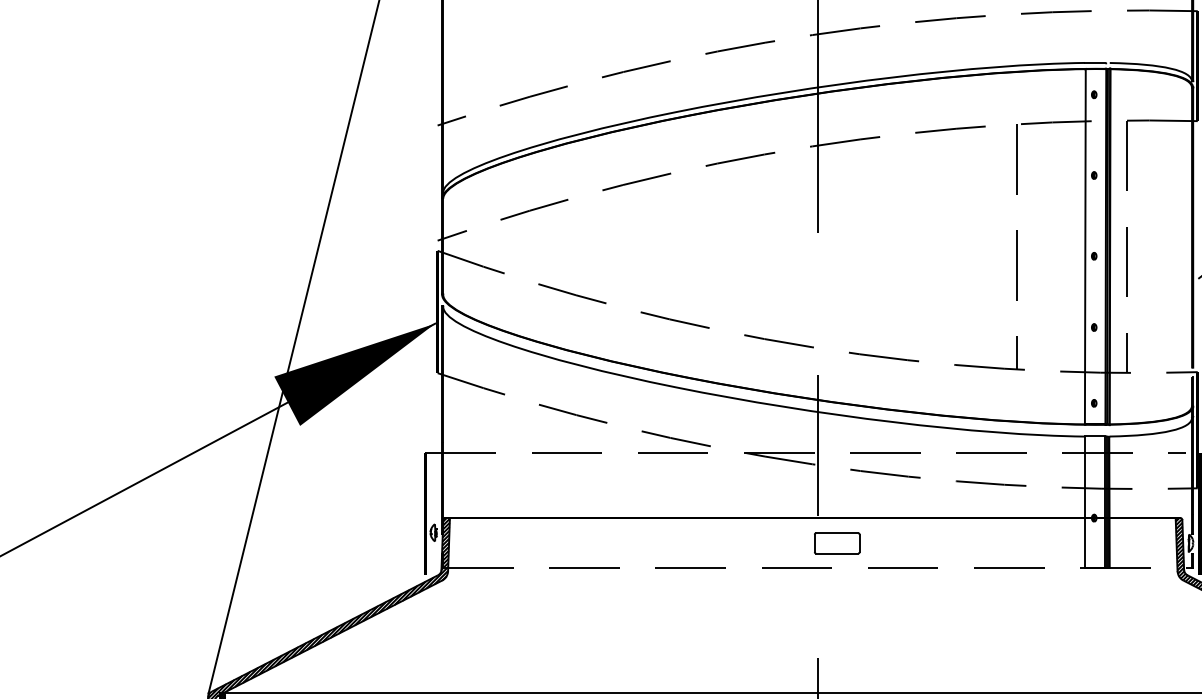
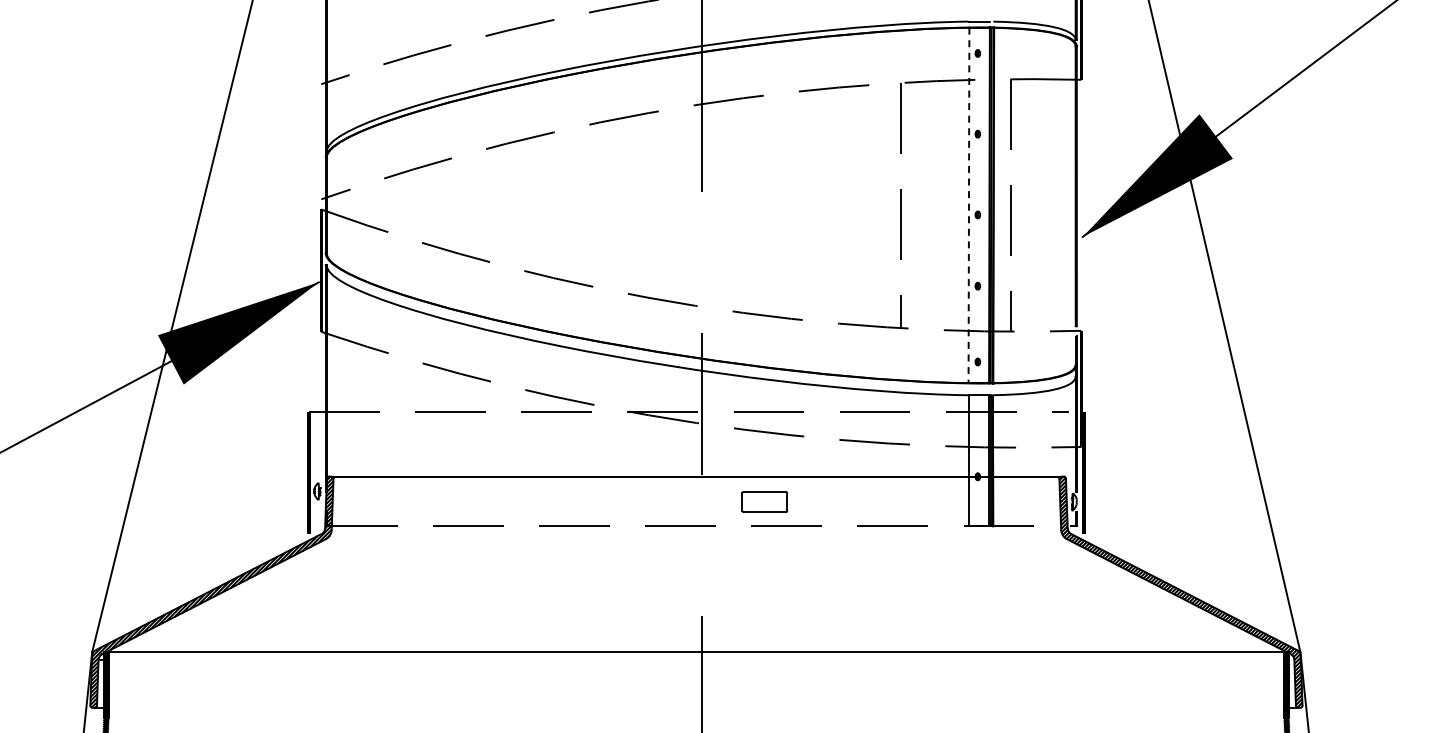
line: (1084, 246) -> (968, 205), solid -> dashed
part: (836, 542) -> (764, 501), moved

